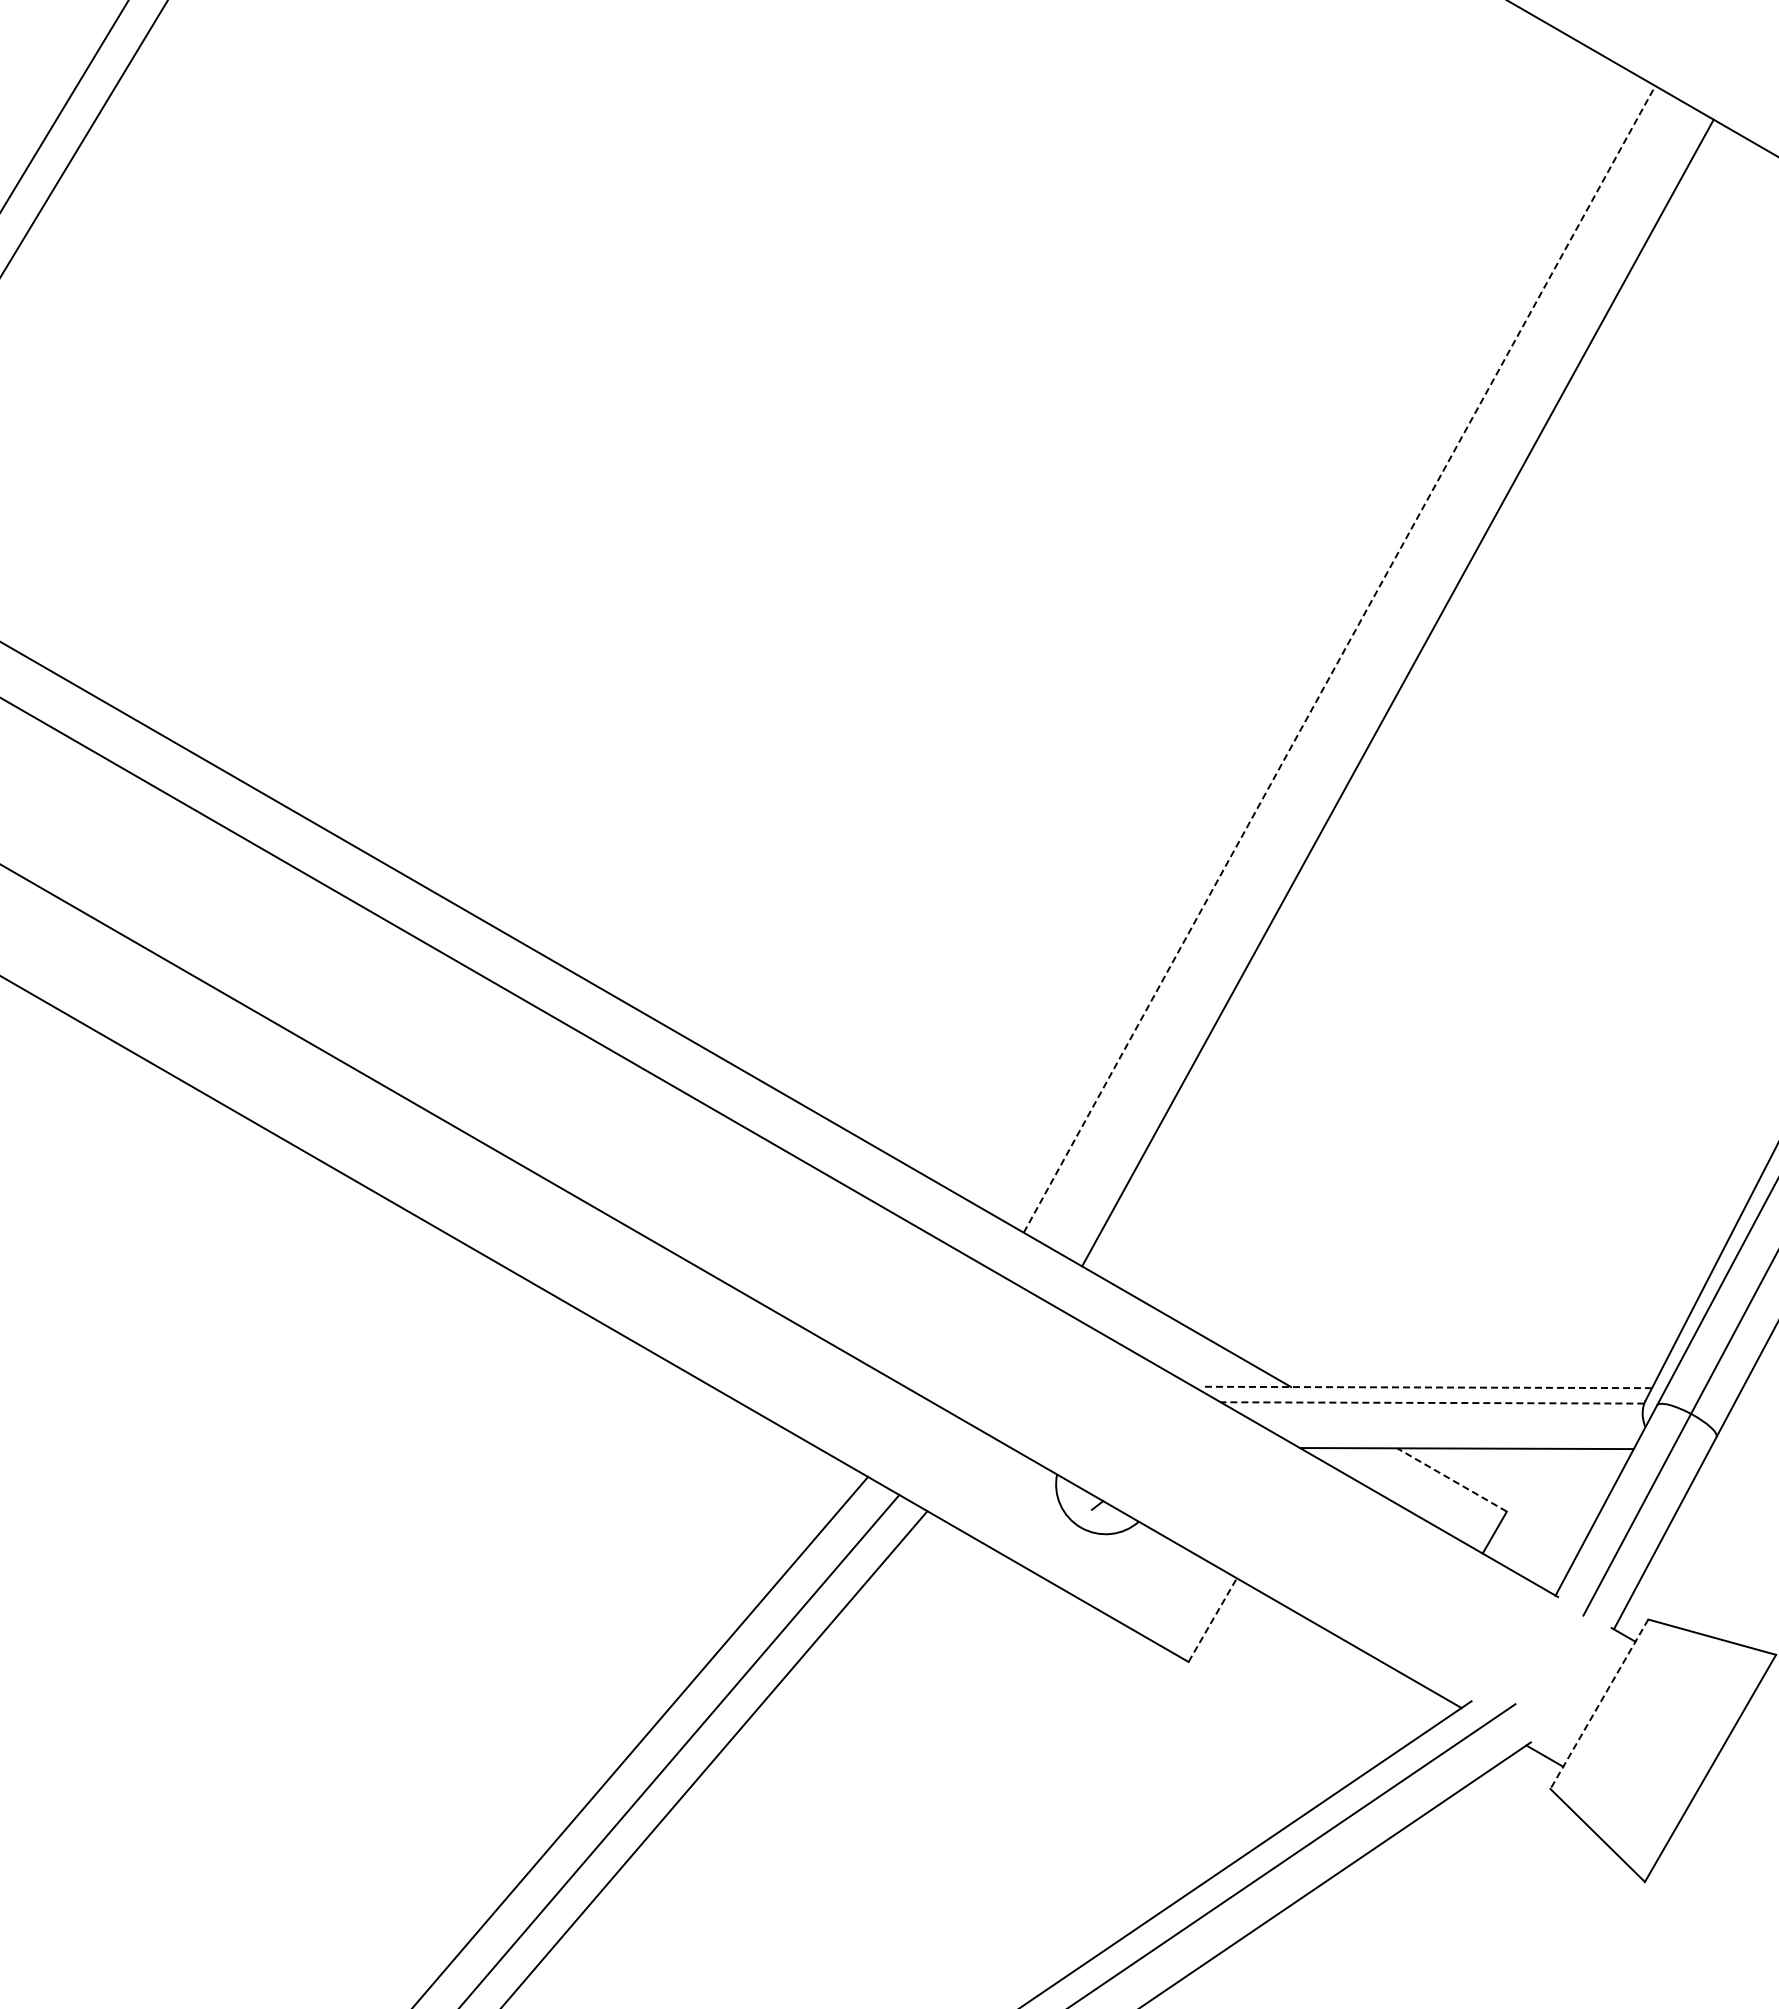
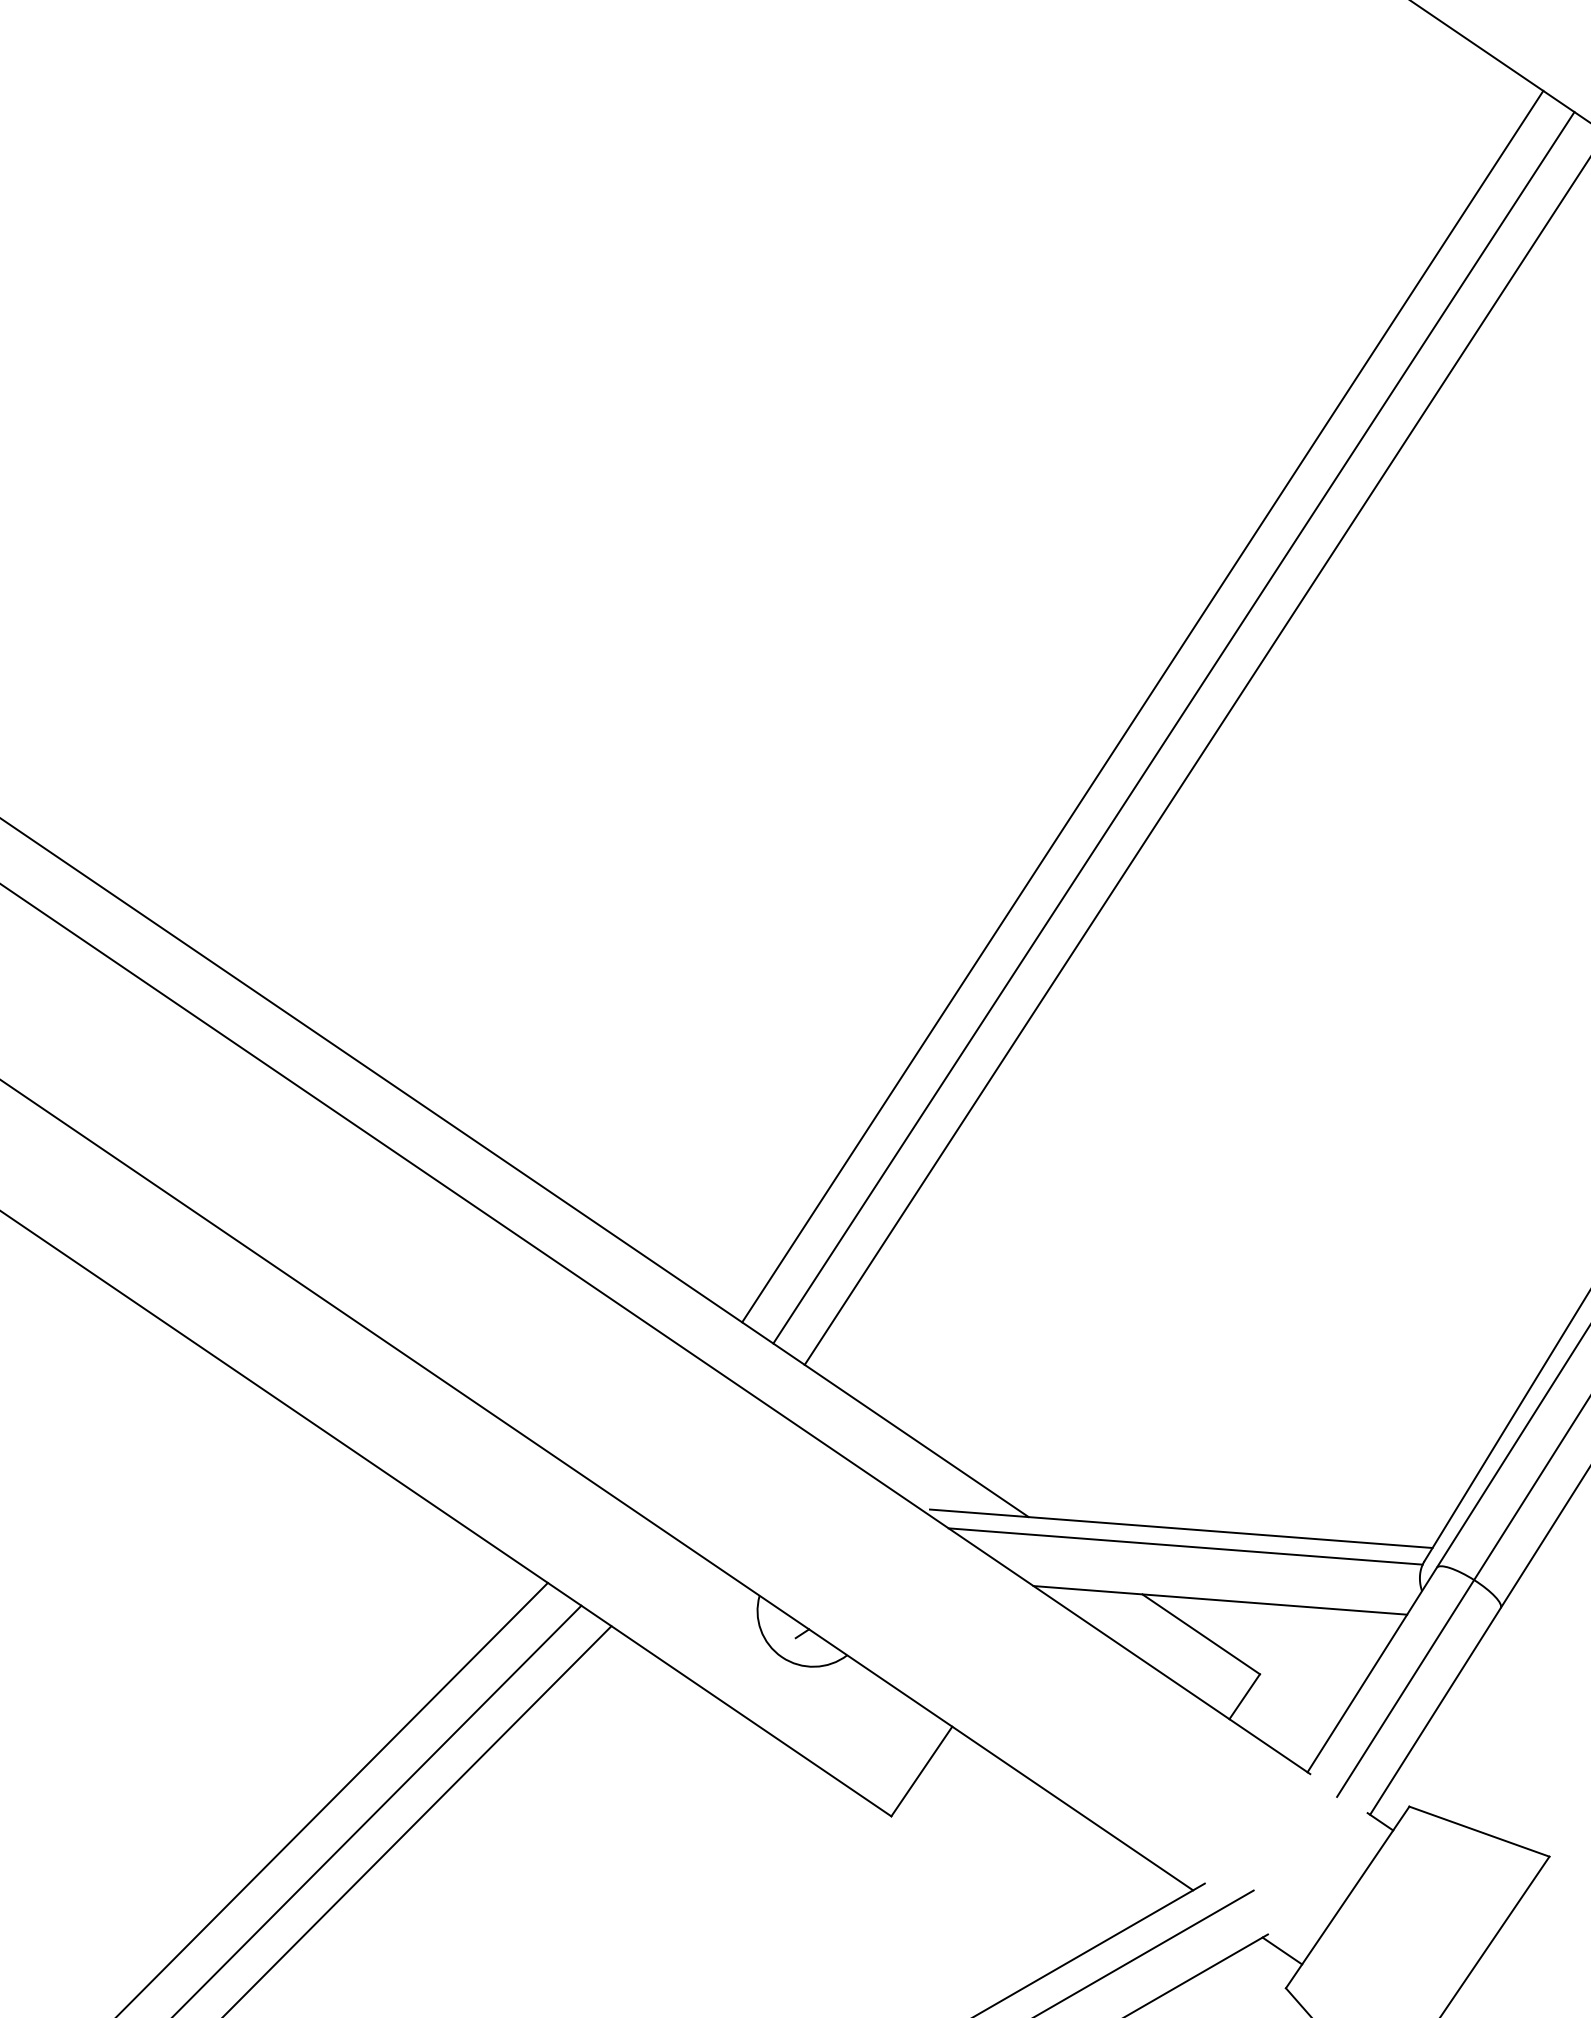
line: (1339, 659) -> (1142, 706), dashed -> solid
line: (1368, 675) -> (1173, 727), added
line: (1427, 1387) -> (1181, 1528), dashed -> solid
line: (1432, 1402) -> (1185, 1546), dashed -> solid
line: (1451, 1479) -> (1200, 1633), dashed -> solid
line: (1212, 1619) -> (921, 1770), dashed -> solid
line: (1599, 1704) -> (1347, 1897), dashed -> solid

